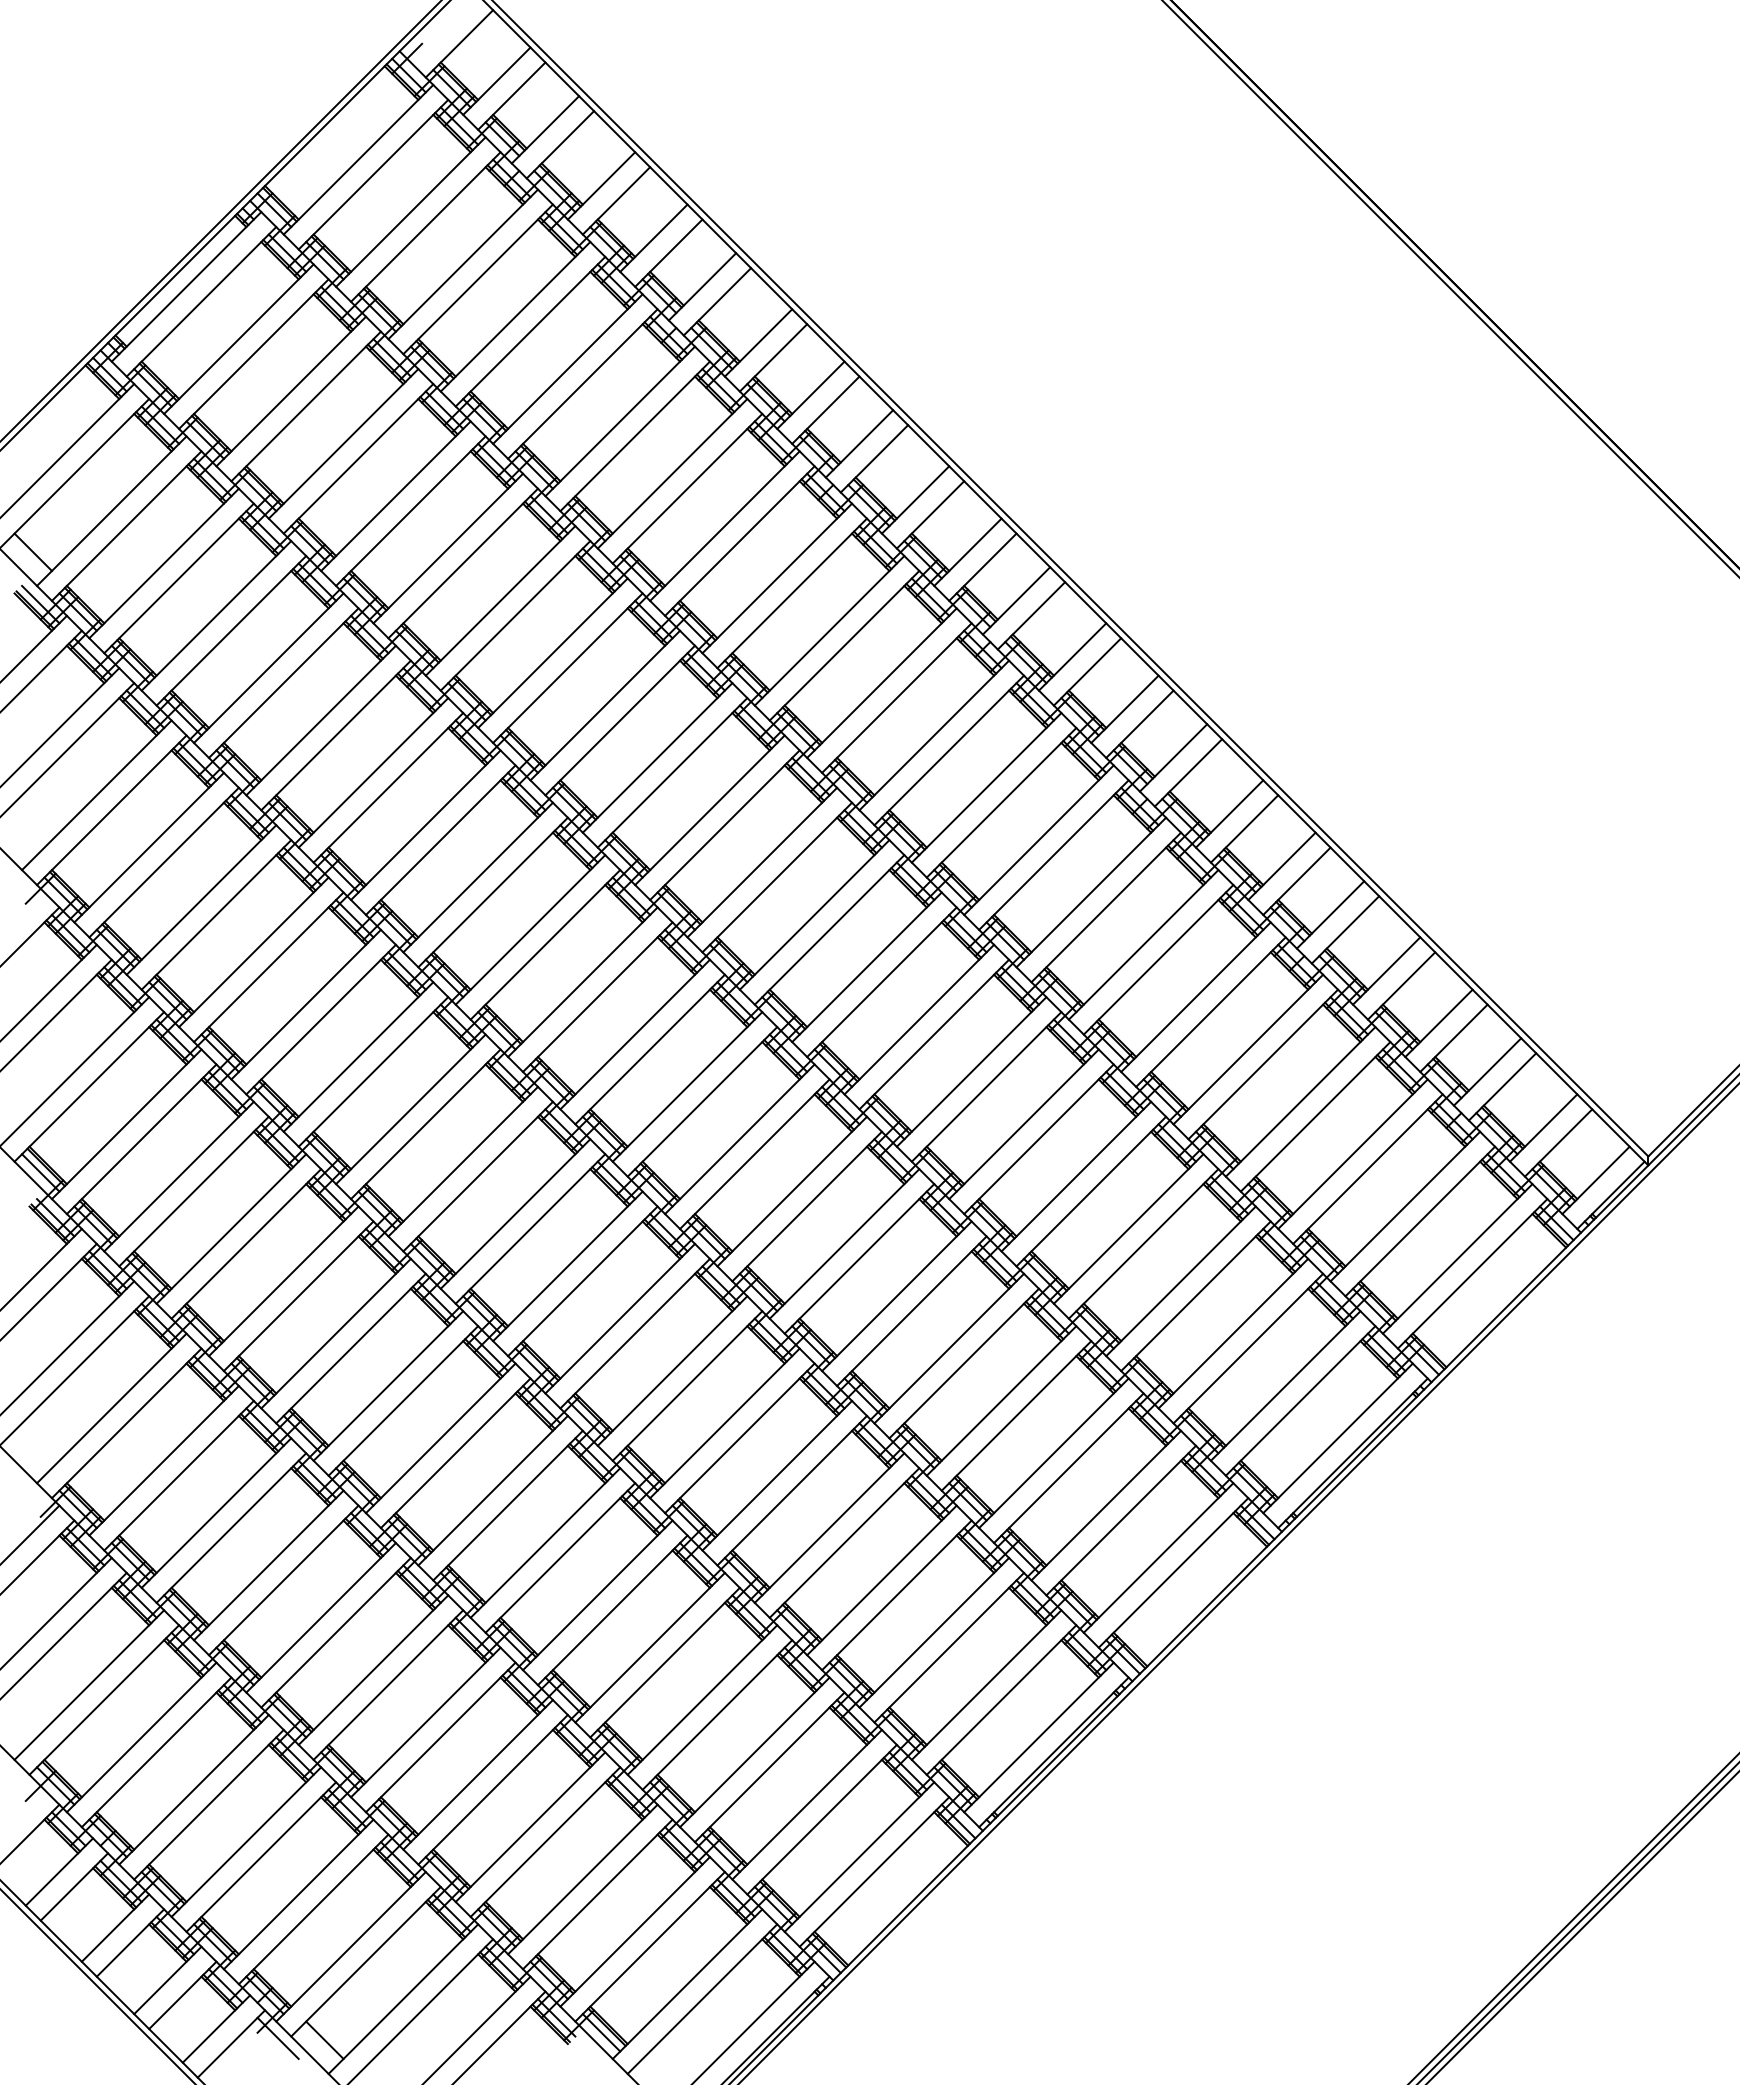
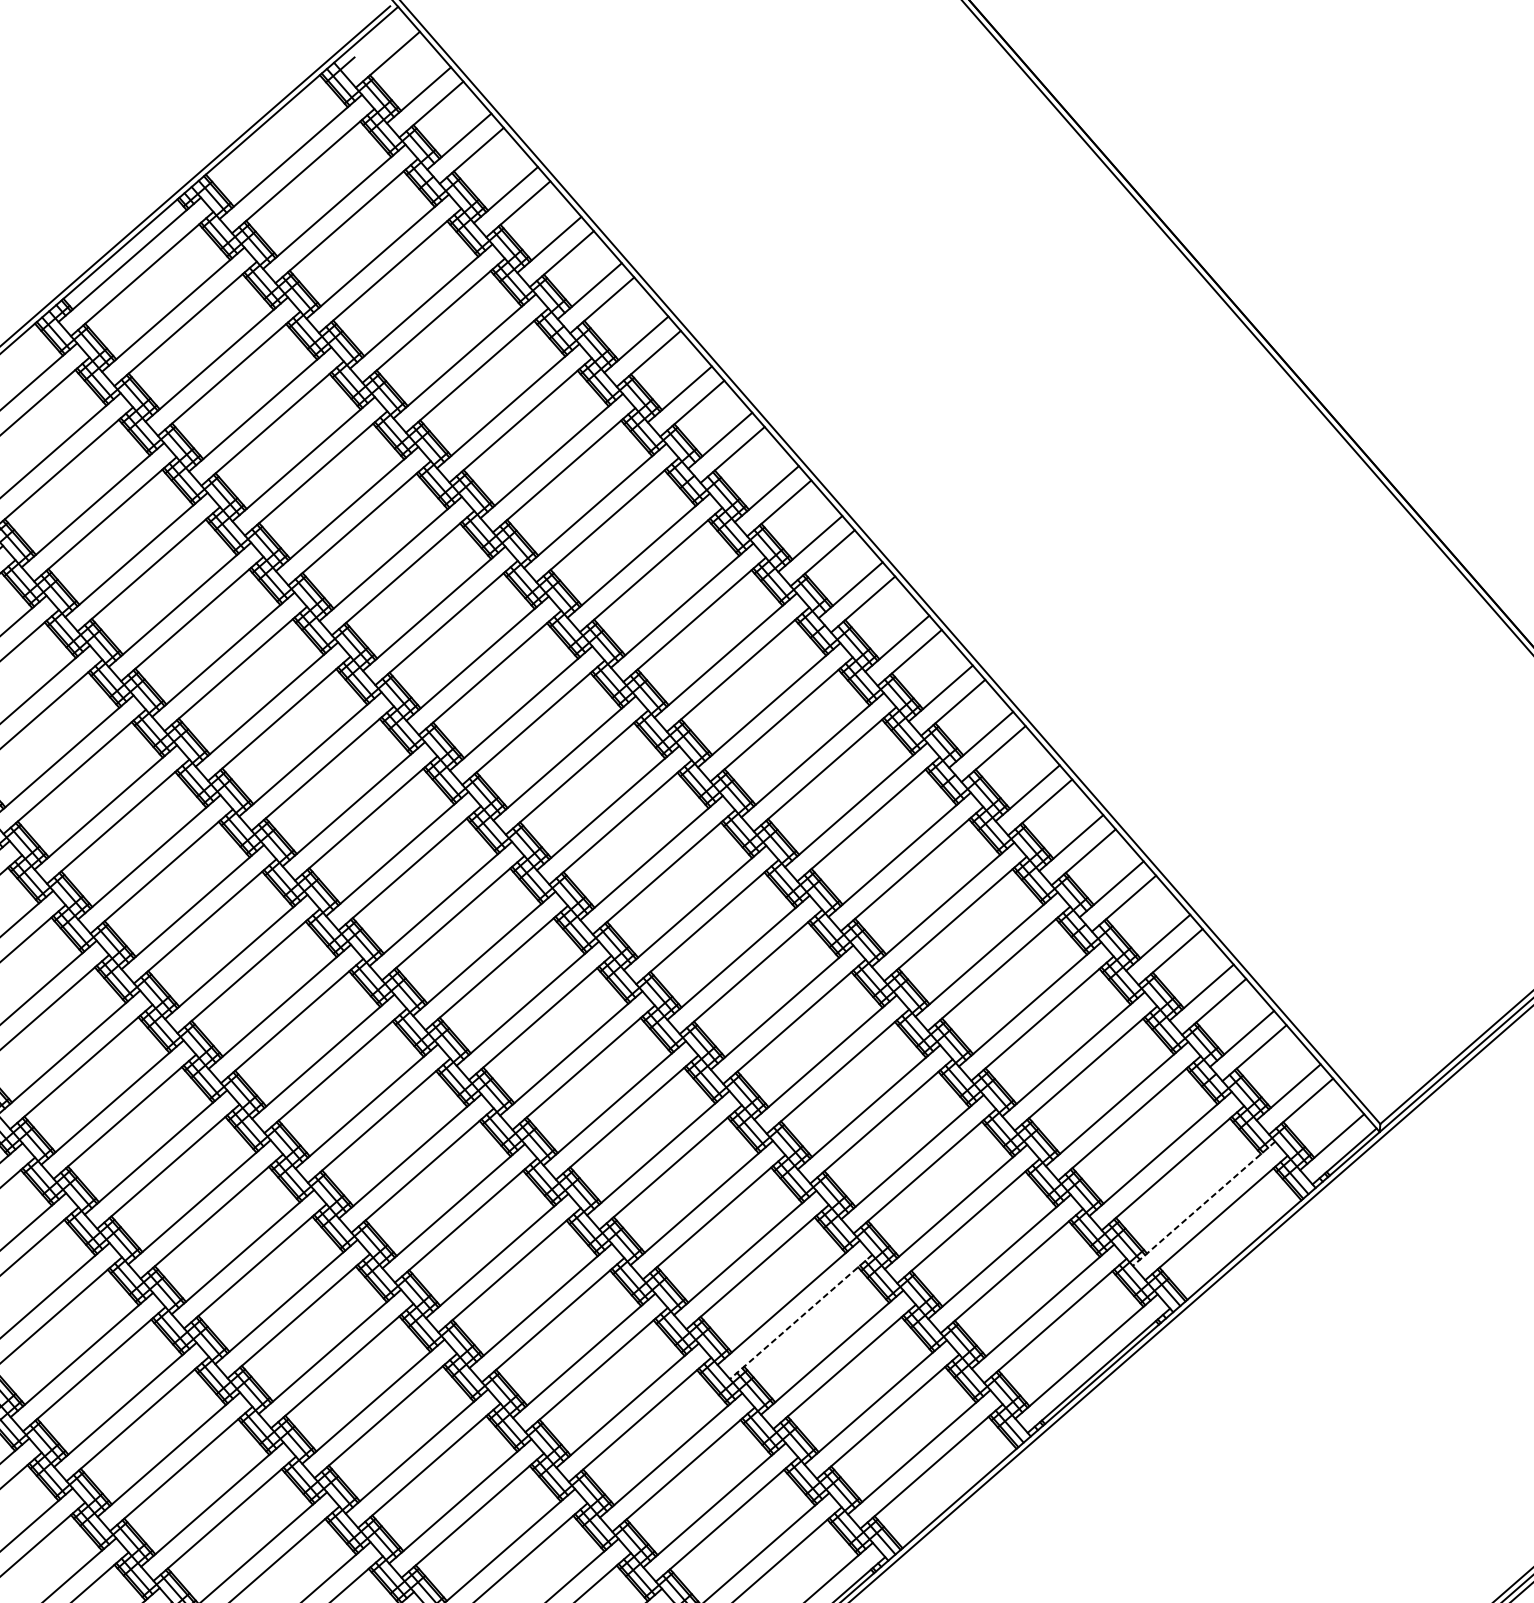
line: (1457, 1258) -> (1203, 1203), solid -> dashed
line: (1016, 1415) -> (801, 1316), solid -> dashed

